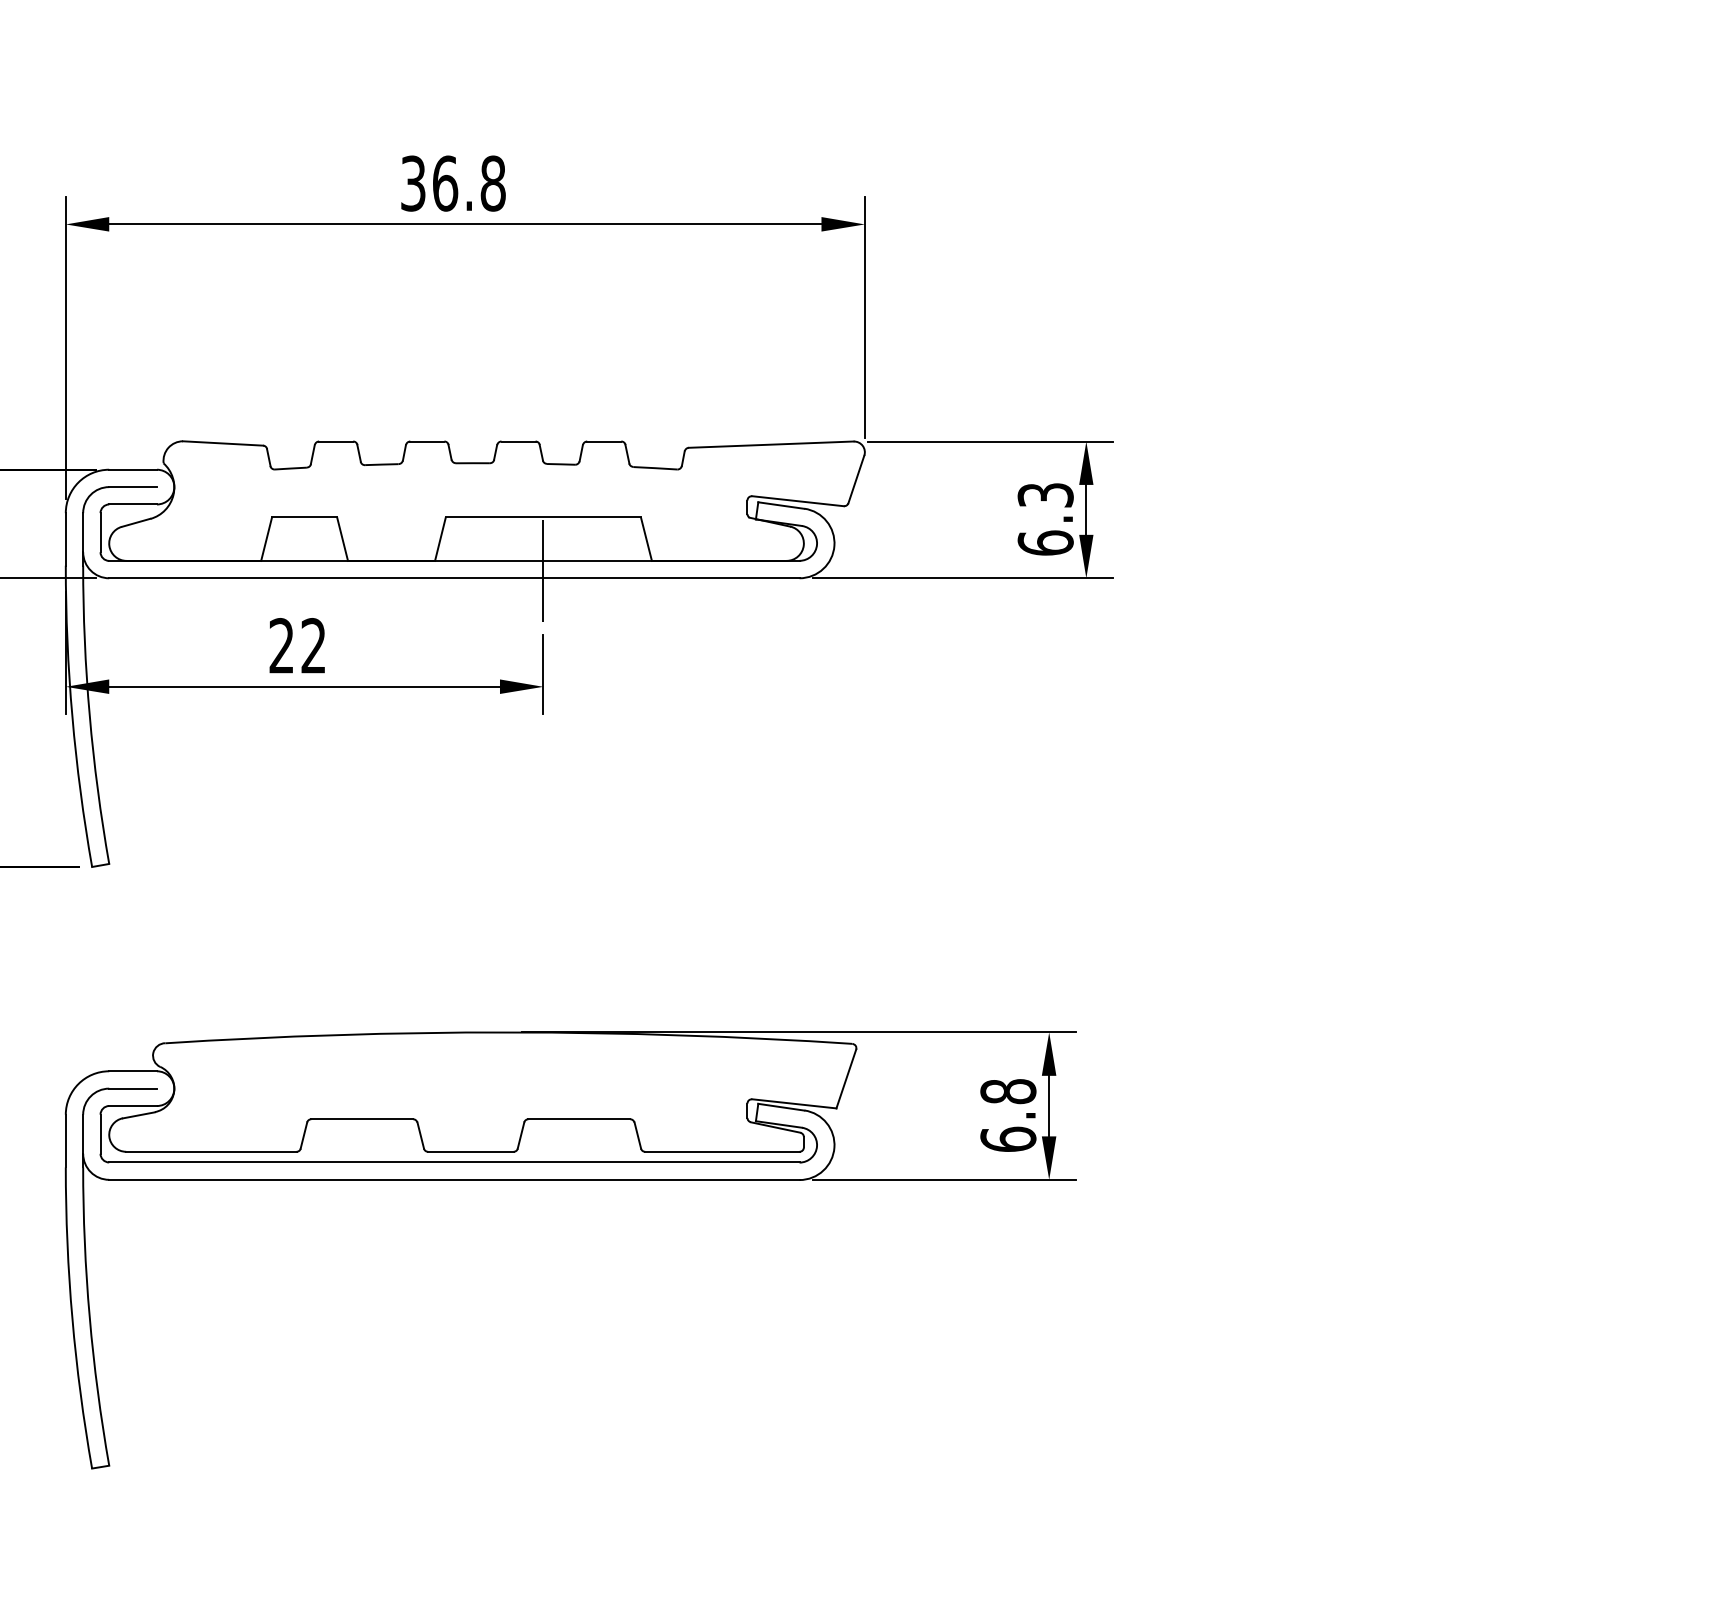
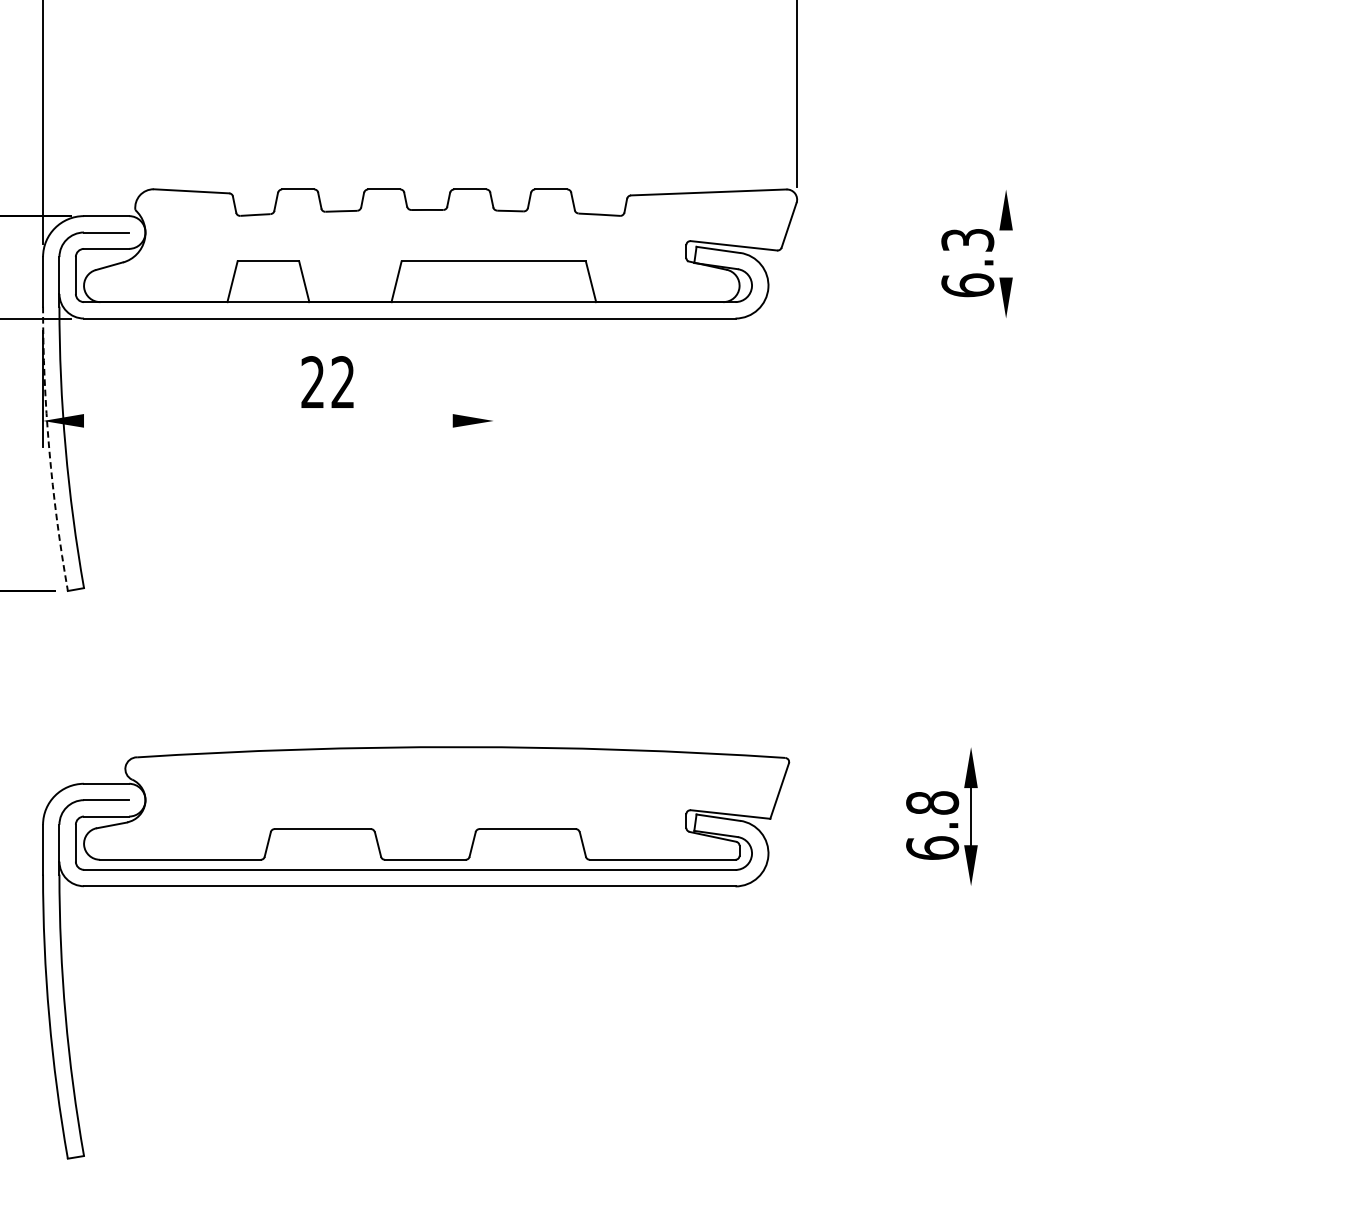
line: (990, 441) -> (915, 189), removed
line: (1086, 509) -> (1006, 253), removed
line: (543, 570) -> (493, 311), removed
line: (963, 578) -> (890, 318), removed
text: (296, 645) -> (326, 381), moved
line: (543, 673) -> (493, 408), removed
line: (304, 686) -> (268, 420), removed
arc: (72, 716) -> (49, 448), solid -> dashed
line: (799, 1032) -> (735, 747), removed
line: (944, 1179) -> (872, 885), removed

